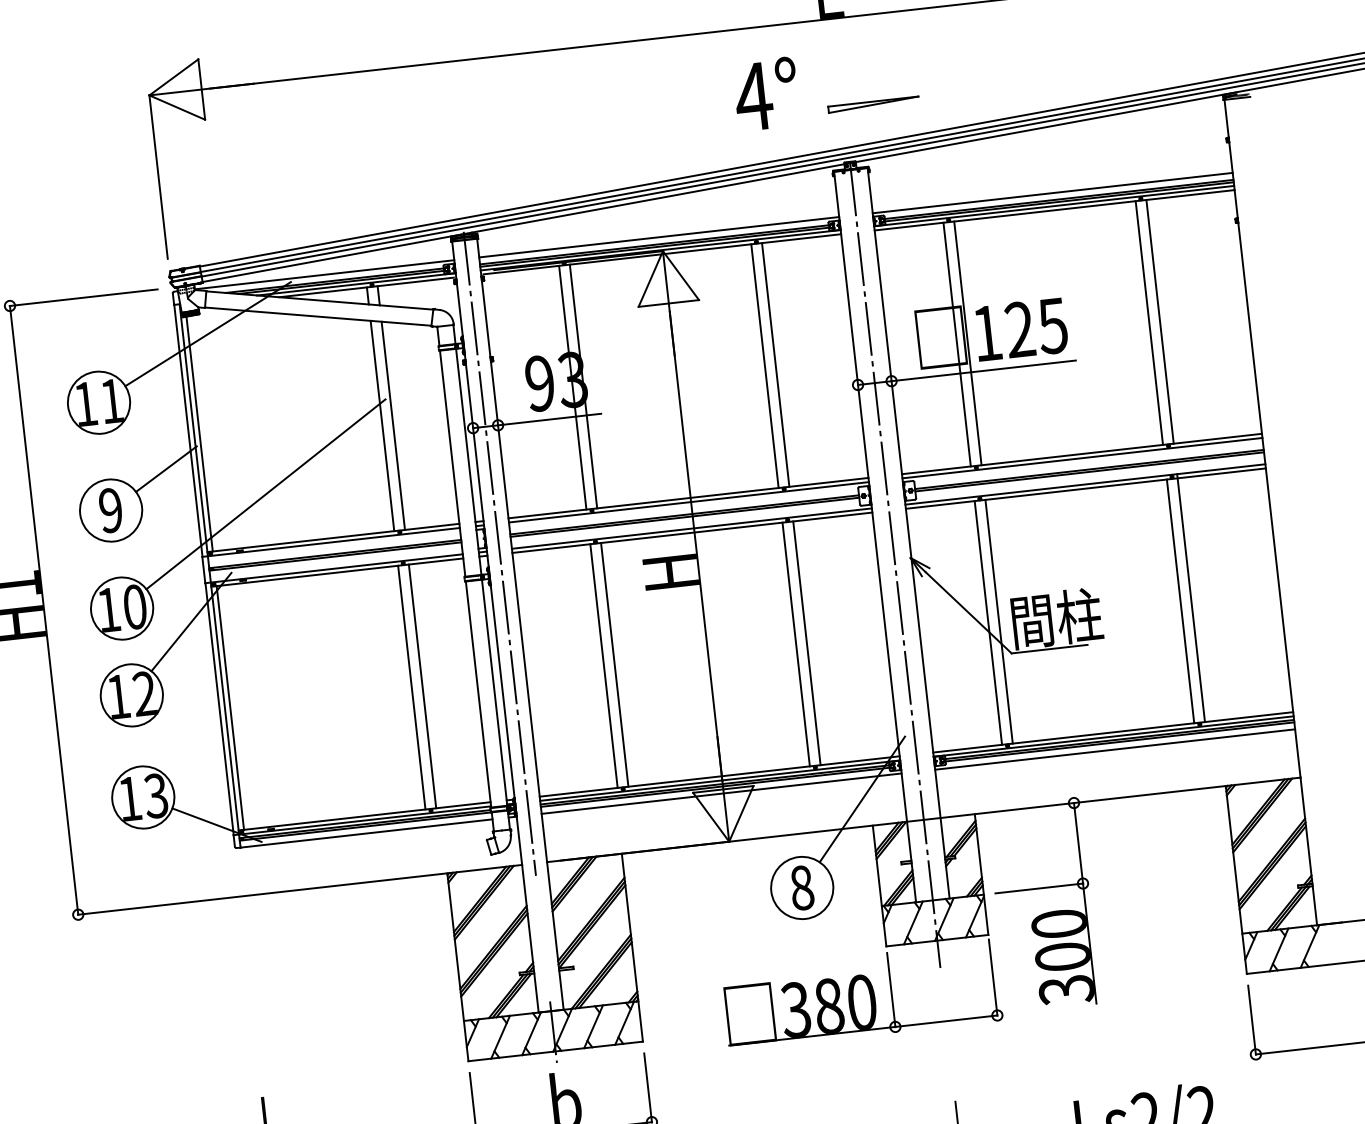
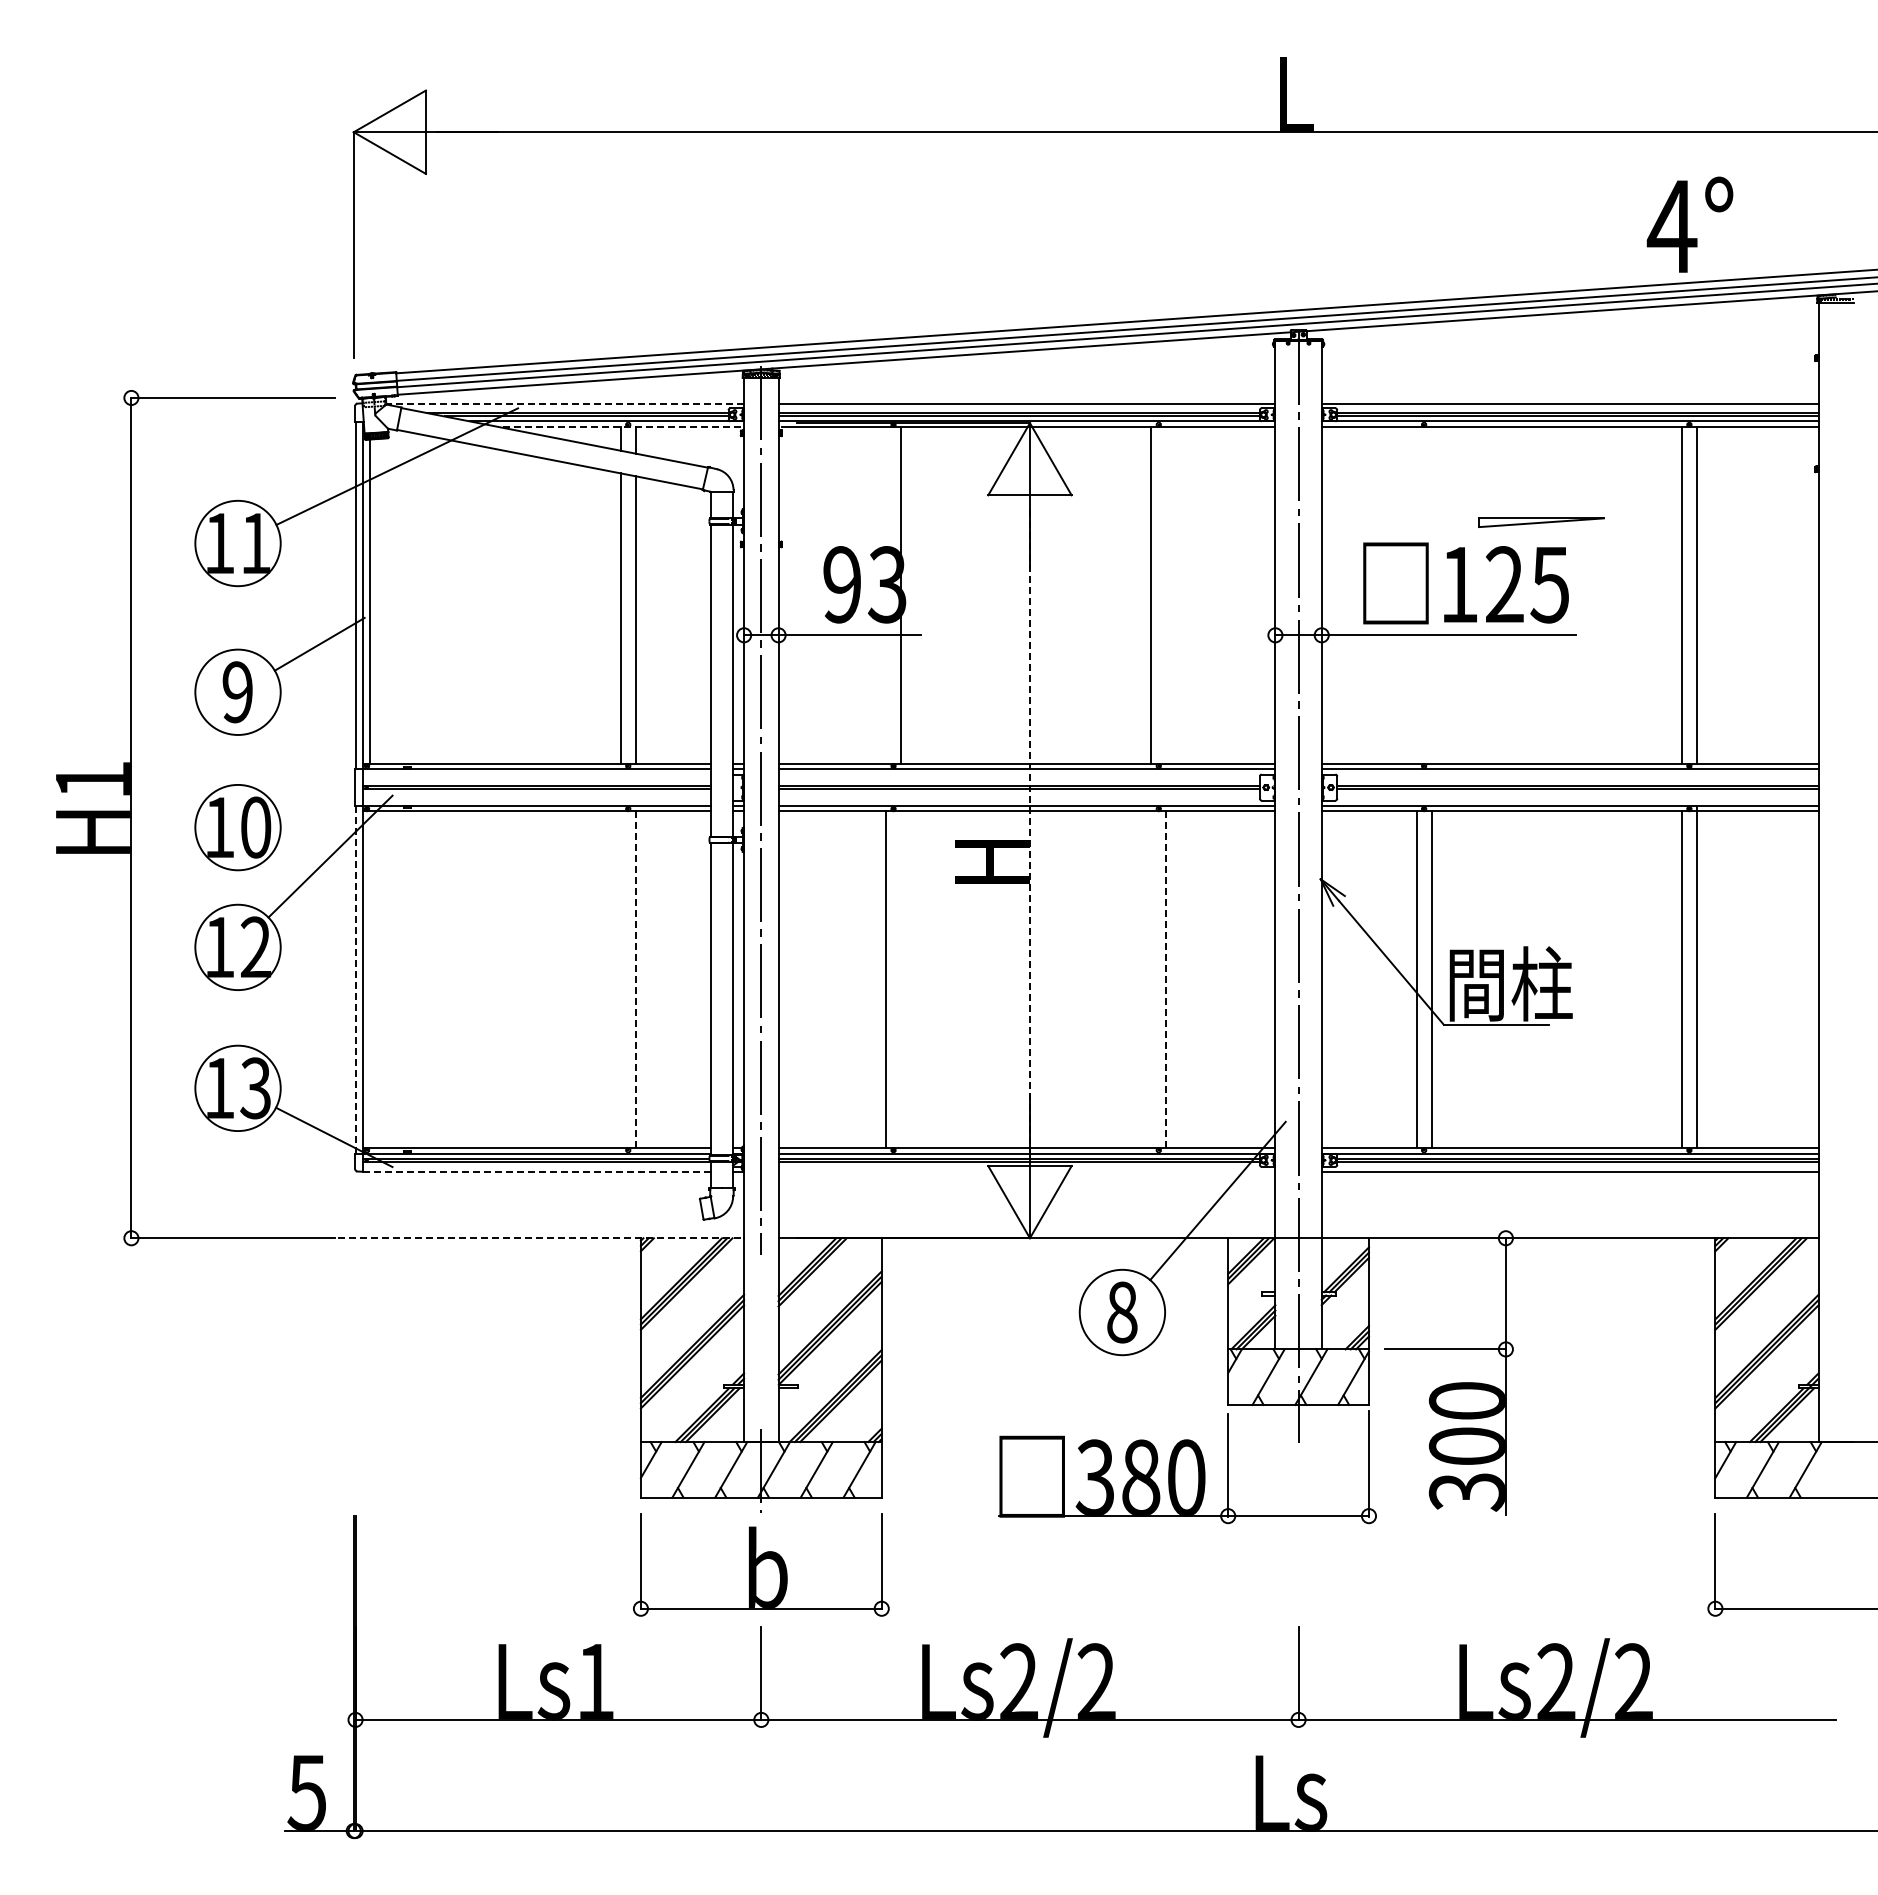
text: (766, 93) -> (1689, 224), moved
part: (873, 104) -> (1541, 522), moved
line: (324, 274) -> (565, 403), solid -> dashed
line: (366, 287) -> (620, 427), solid -> dashed
line: (967, 343) -> (1431, 595), removed
line: (957, 344) -> (1416, 595), removed
line: (775, 364) -> (1166, 595), removed
line: (573, 387) -> (886, 595), removed
line: (265, 494) -> (451, 693), removed
line: (695, 546) -> (1029, 830), solid -> dashed
line: (807, 643) -> (1166, 980), solid -> dashed
line: (796, 644) -> (1151, 979), removed
line: (614, 664) -> (900, 979), removed
line: (411, 687) -> (620, 979), removed
line: (422, 687) -> (635, 980), solid -> dashed
line: (230, 707) -> (370, 979), removed
line: (219, 709) -> (355, 979), solid -> dashed
line: (721, 793) -> (1026, 1171), removed
line: (366, 833) -> (536, 1171), solid -> dashed
line: (375, 881) -> (541, 1238), solid -> dashed

